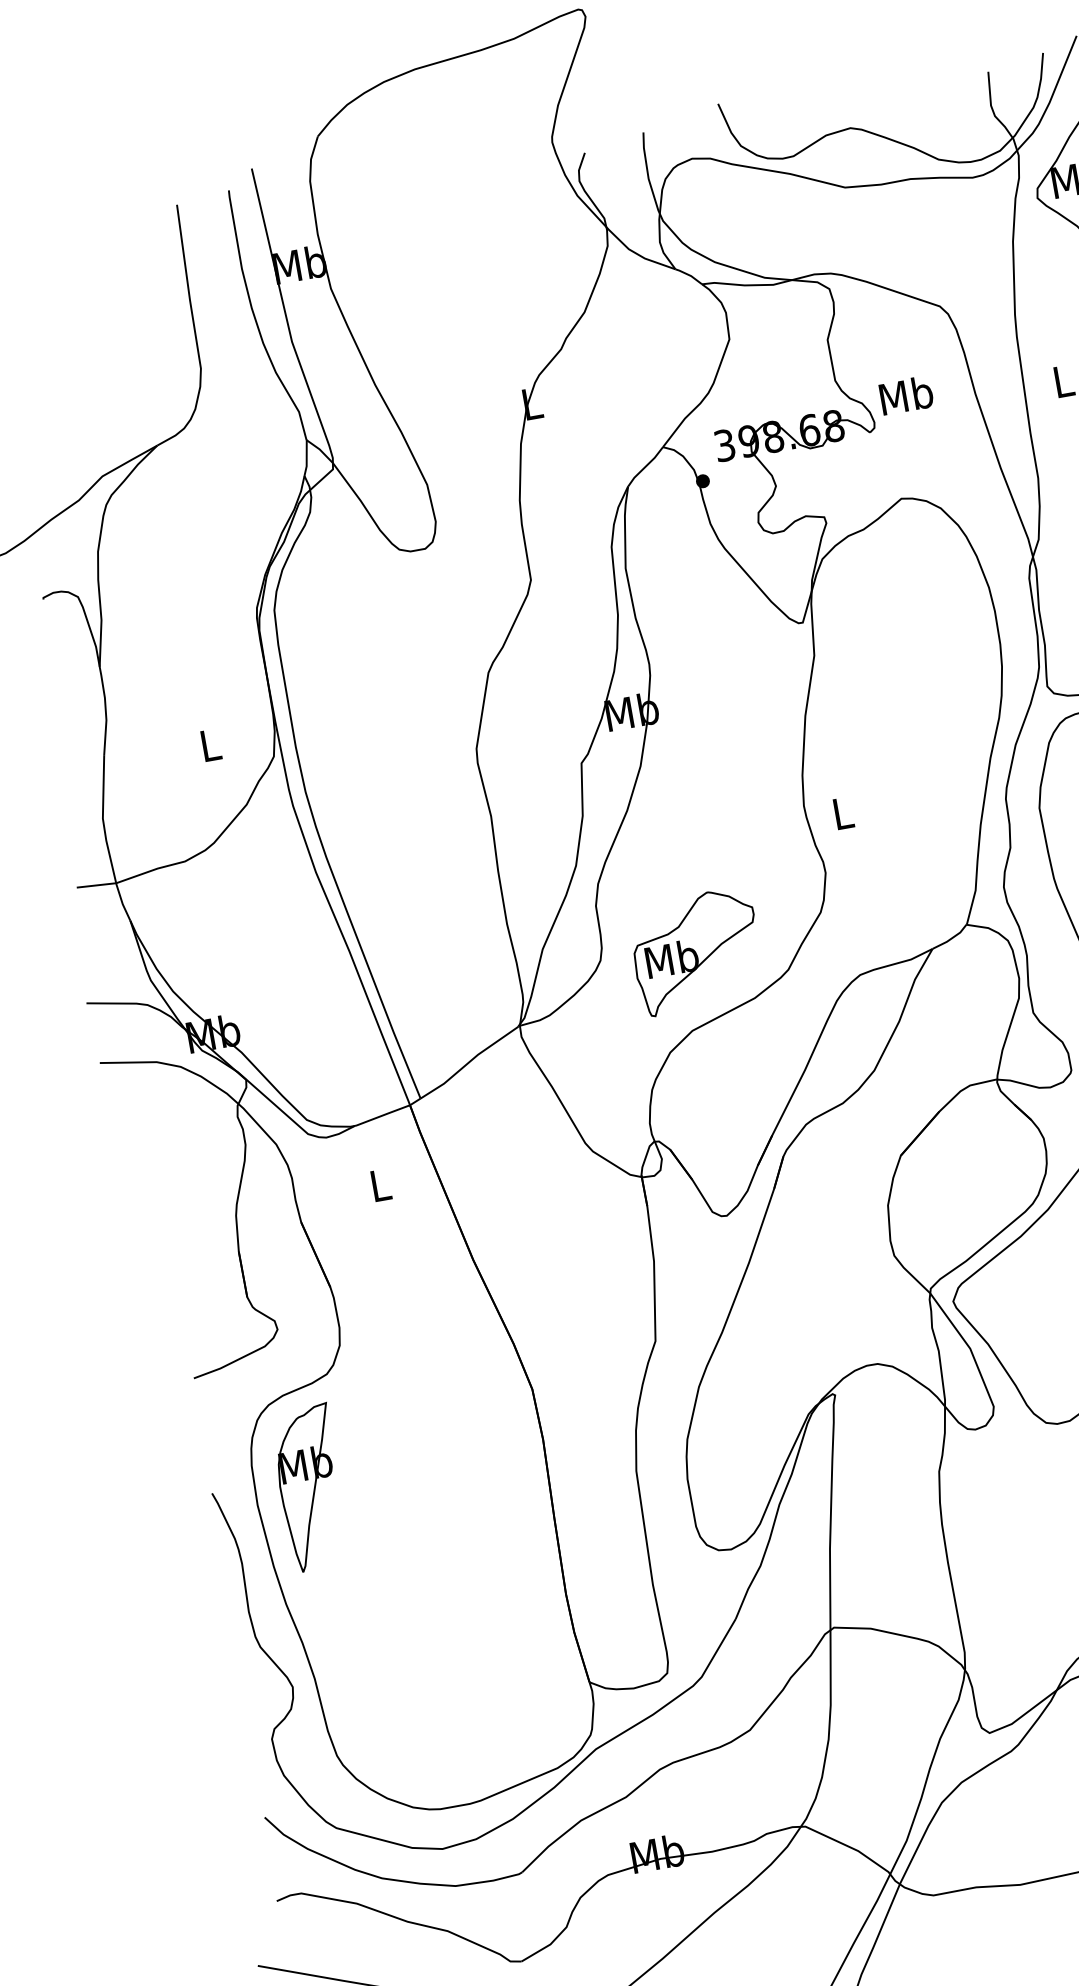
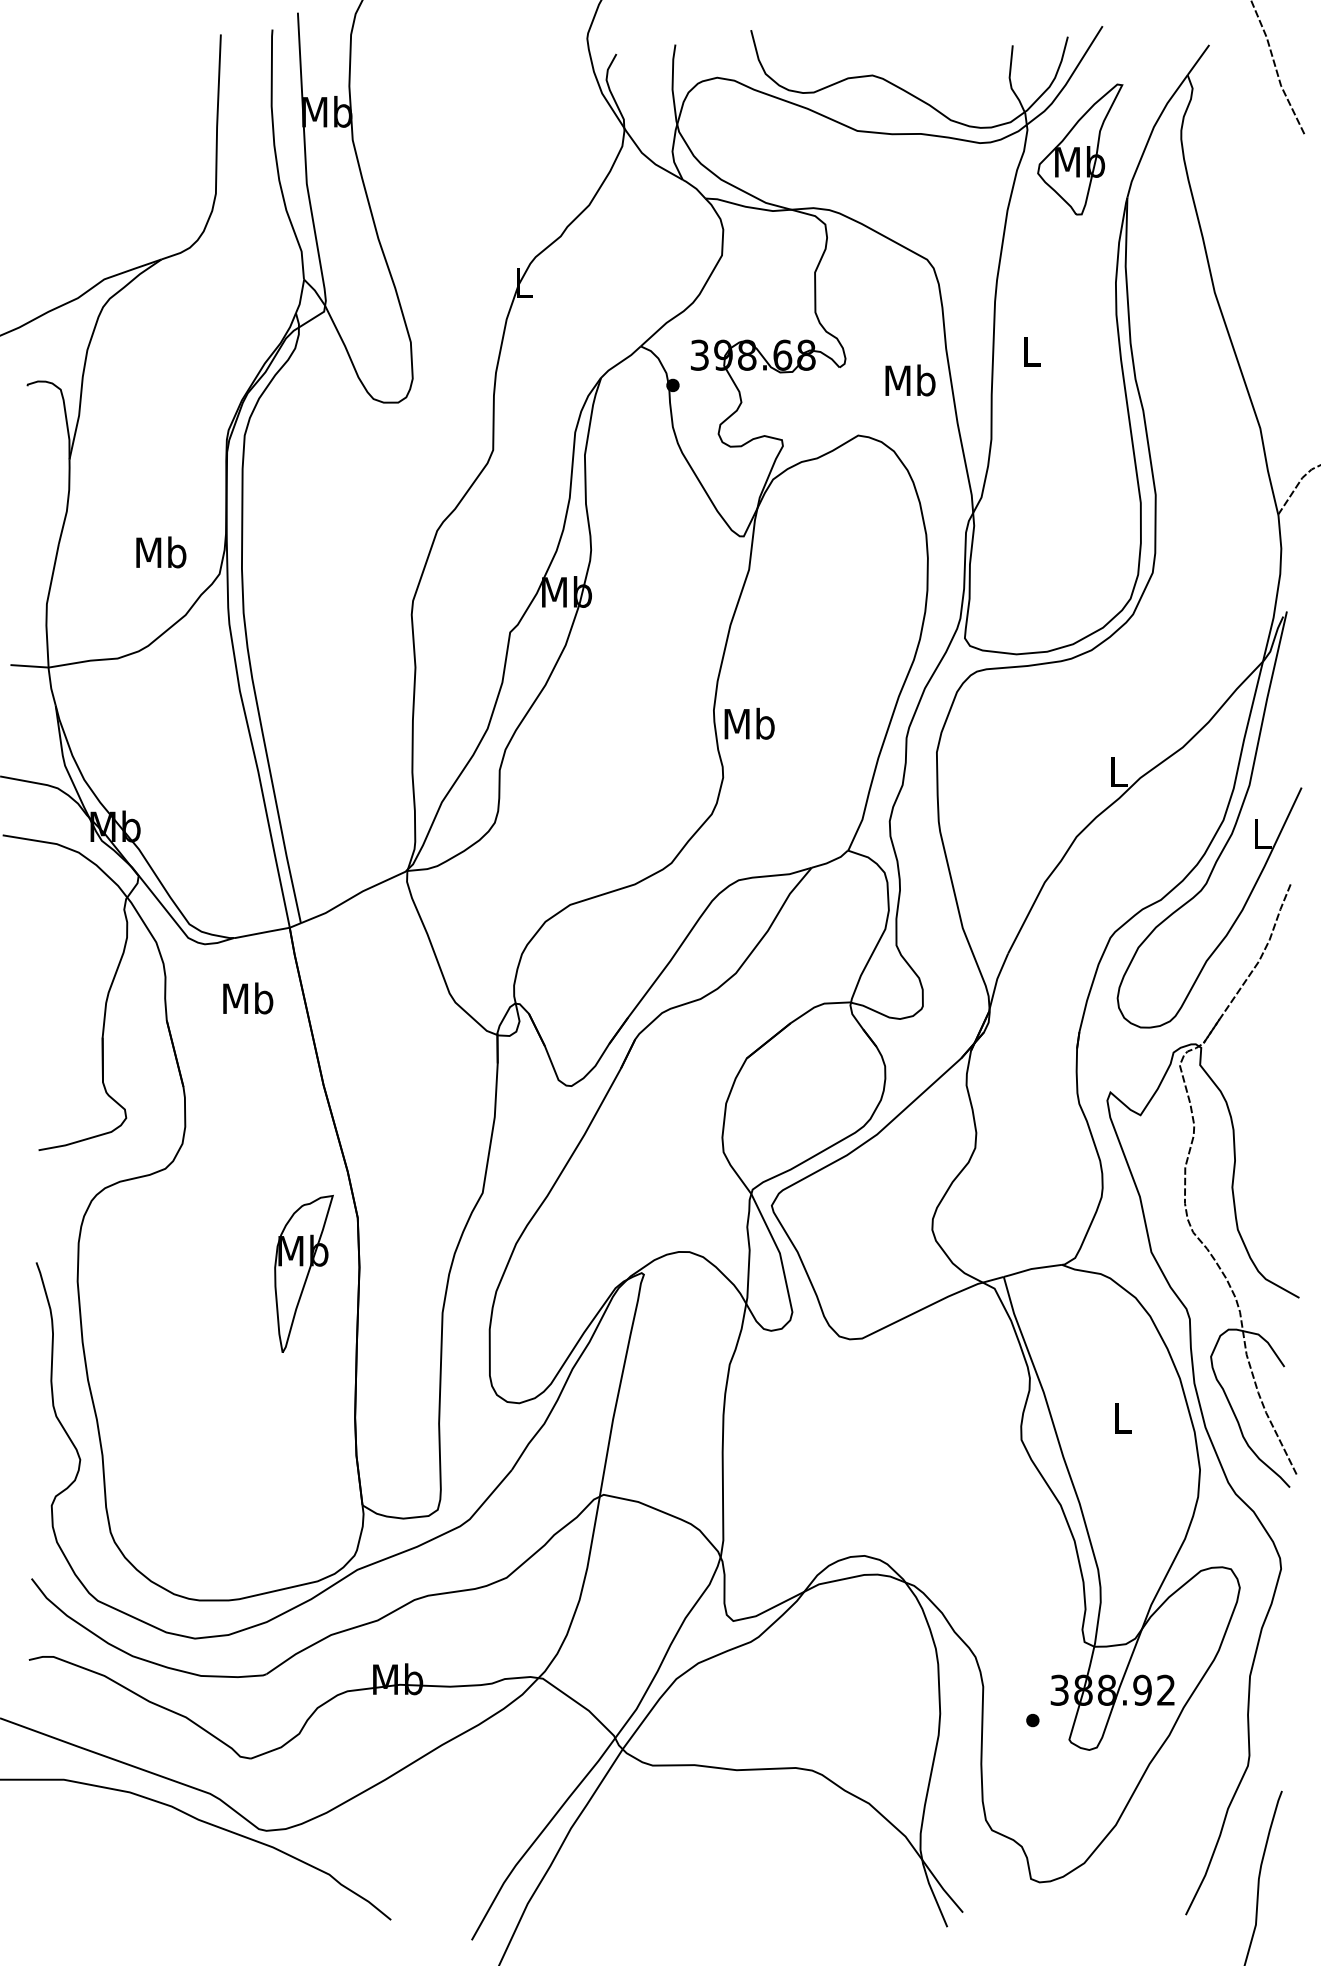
text: (906, 395) -> (910, 380), moved
text: (210, 745) -> (161, 552), L -> Mb
text: (842, 812) -> (749, 723), L -> Mb
part: (696, 951) -> (587, 830), removed
text: (380, 1185) -> (248, 998), L -> Mb
part: (310, 1487) -> (303, 1273), moved

